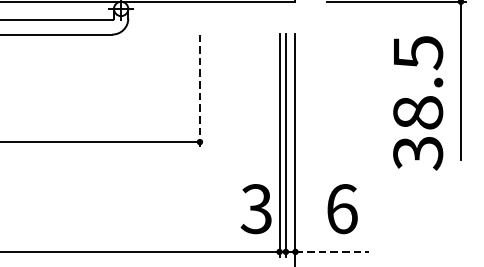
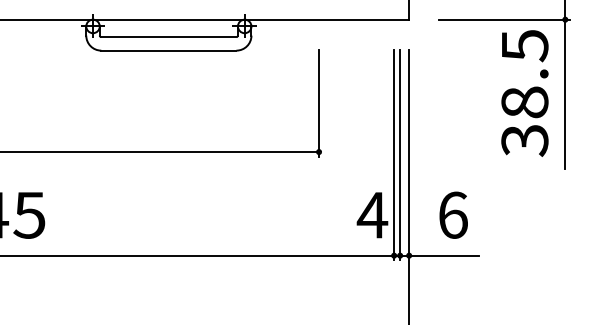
line: (200, 89) -> (319, 102), dashed -> solid
text: (417, 103) -> (524, 93), moved
text: (256, 208) -> (372, 214), 3 -> 4
line: (331, 251) -> (443, 255), dashed -> solid

